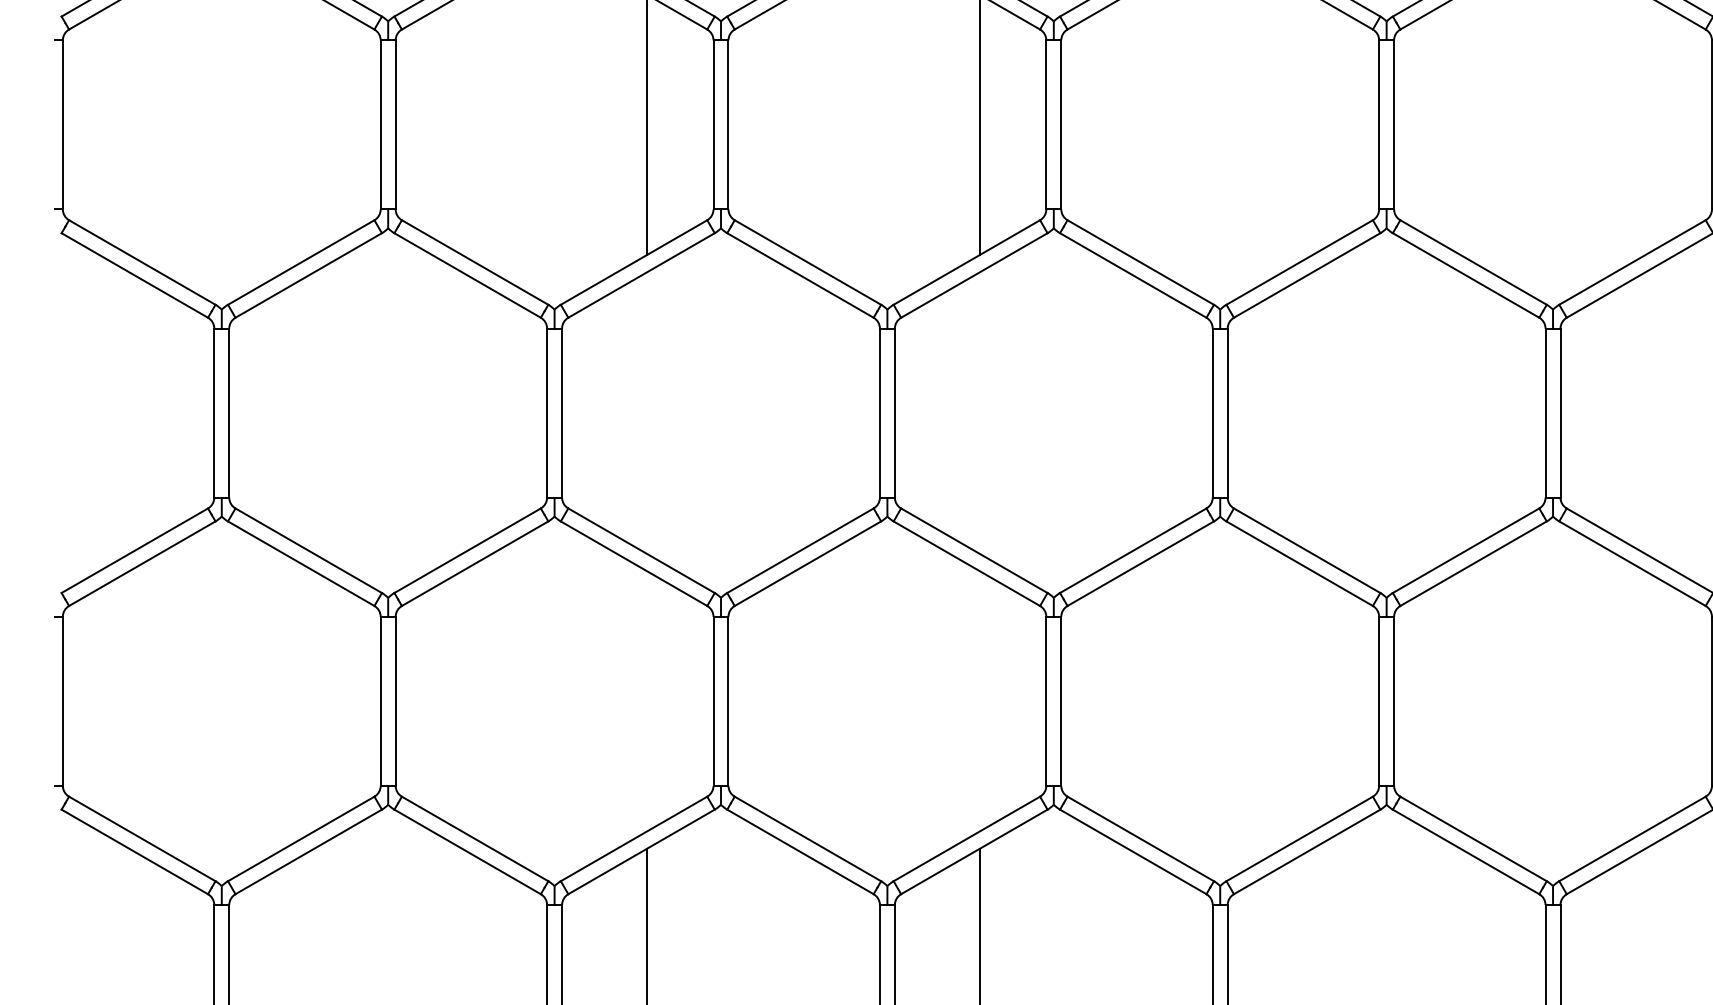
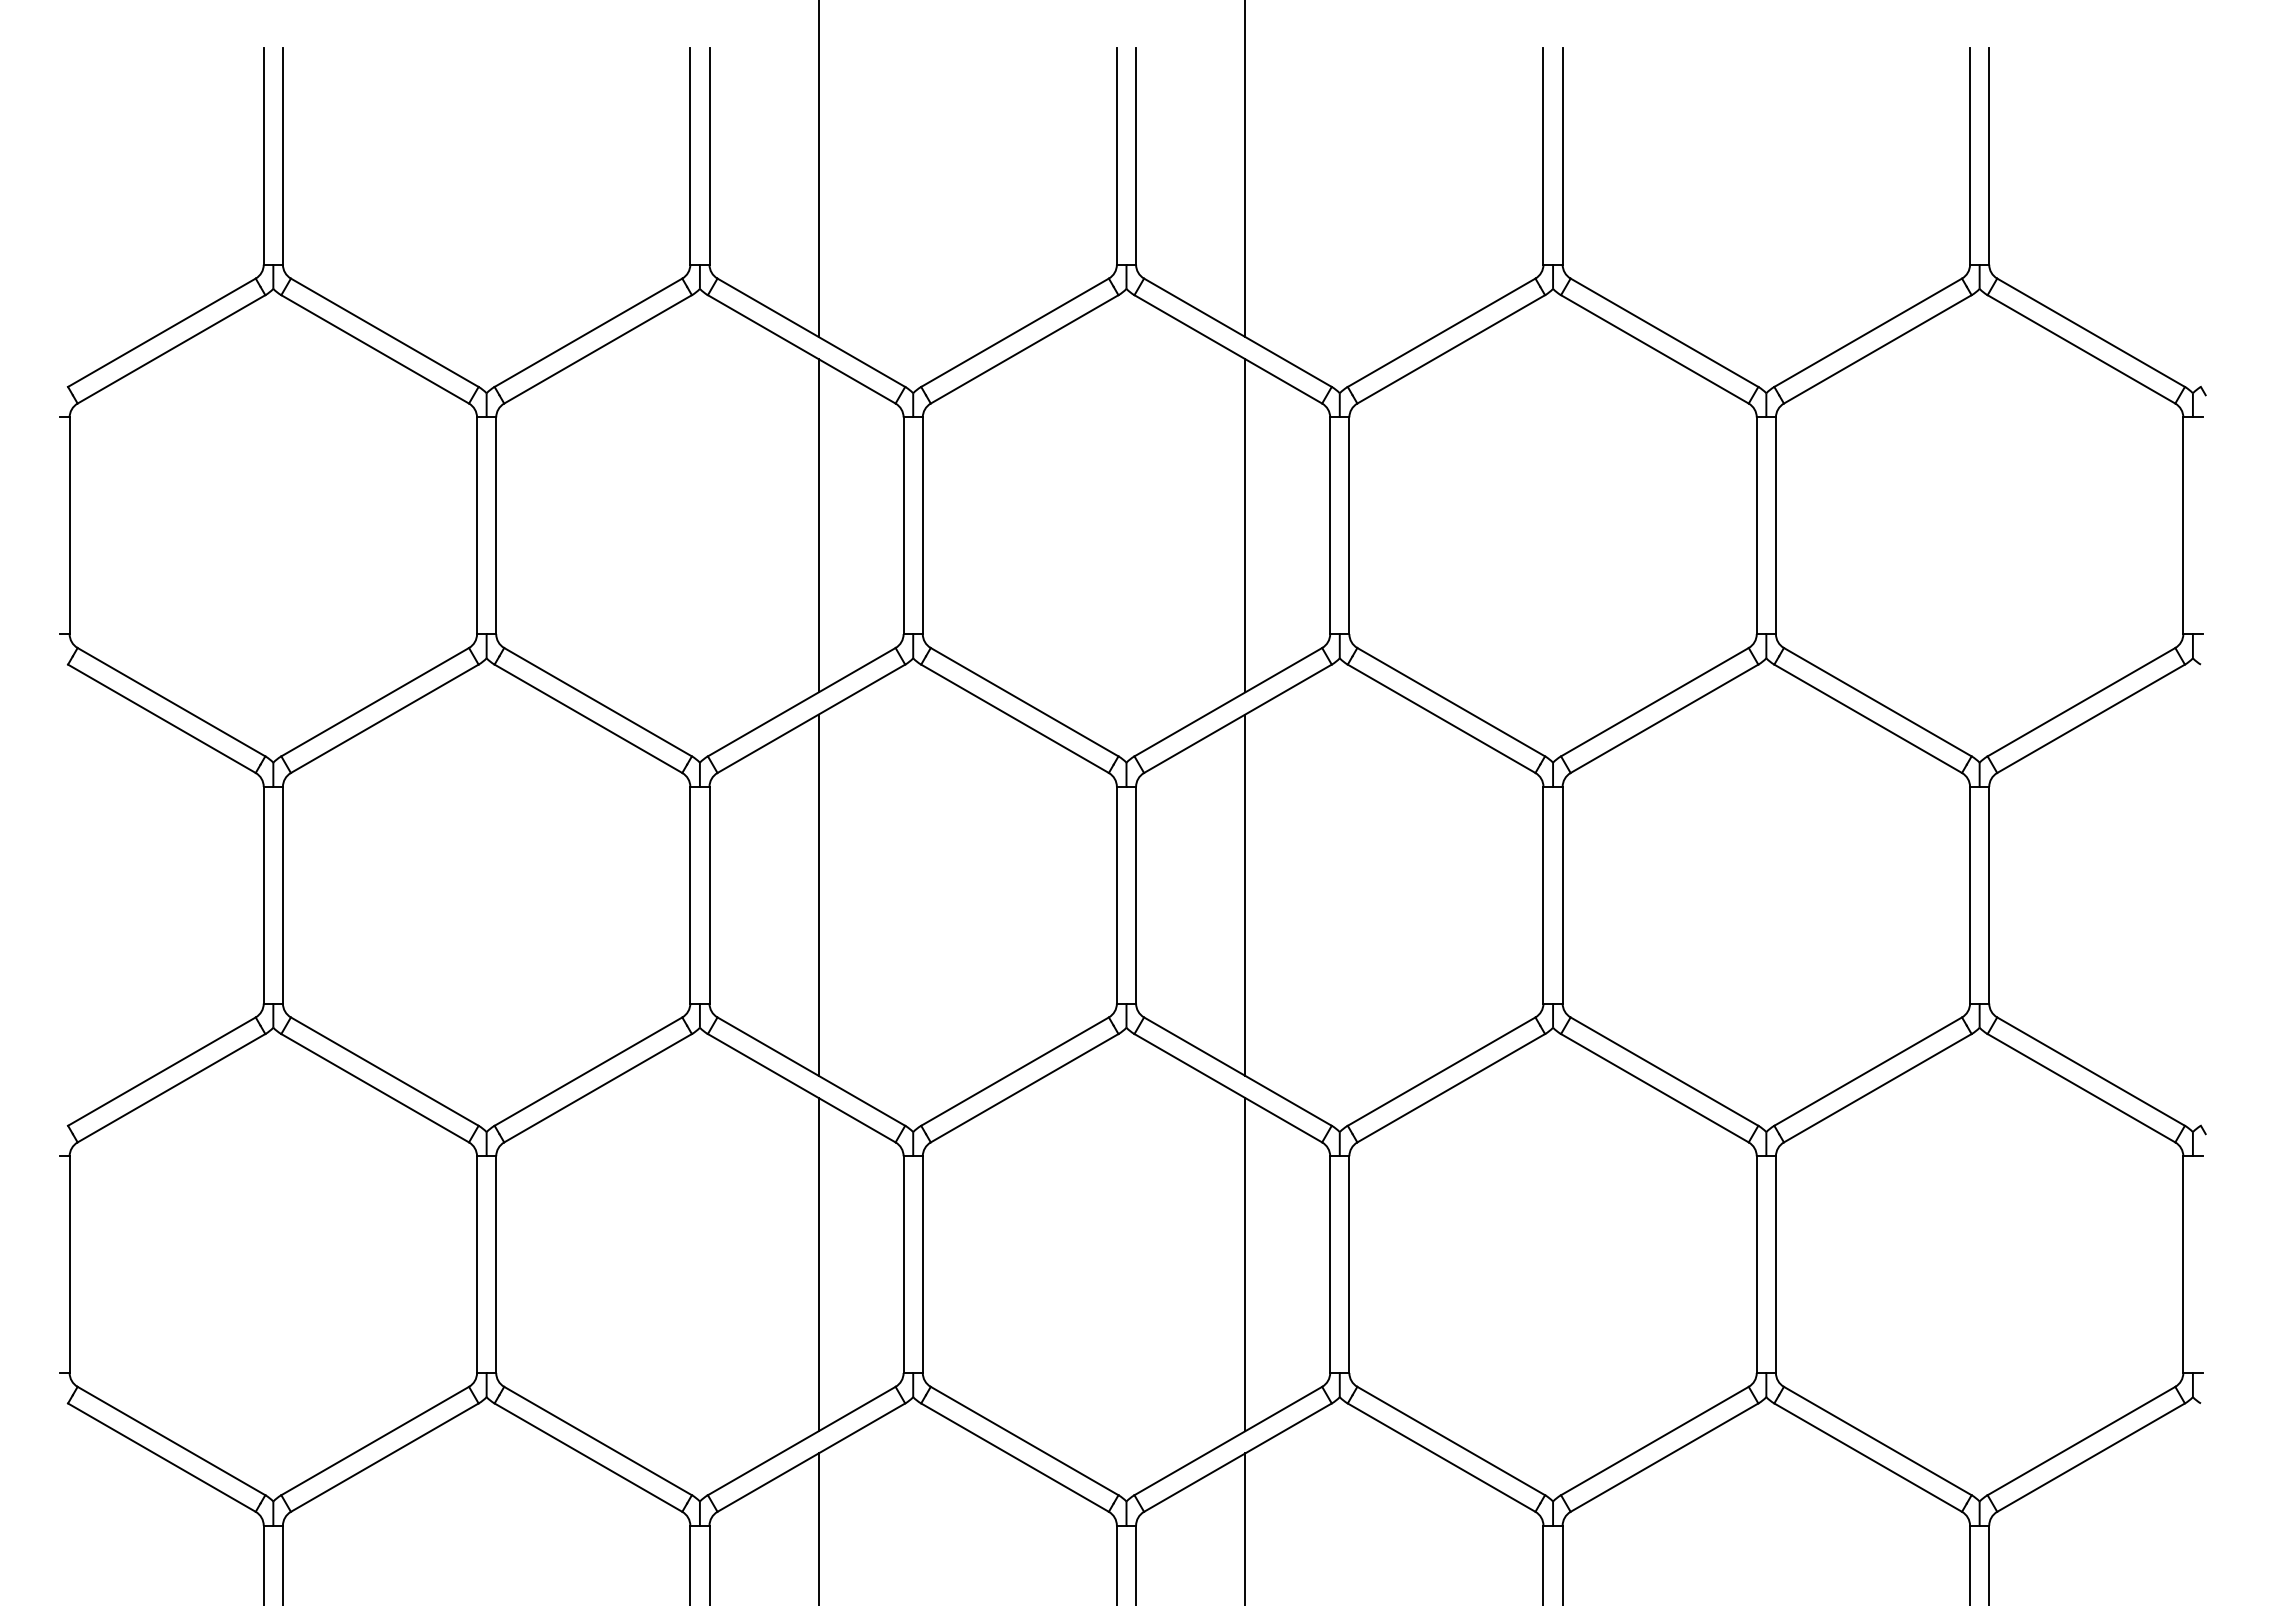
line: (647, 412) -> (818, 894), added
line: (980, 412) -> (1245, 894), added
line: (647, 701) -> (818, 1264), added
line: (980, 701) -> (1245, 1264), added

